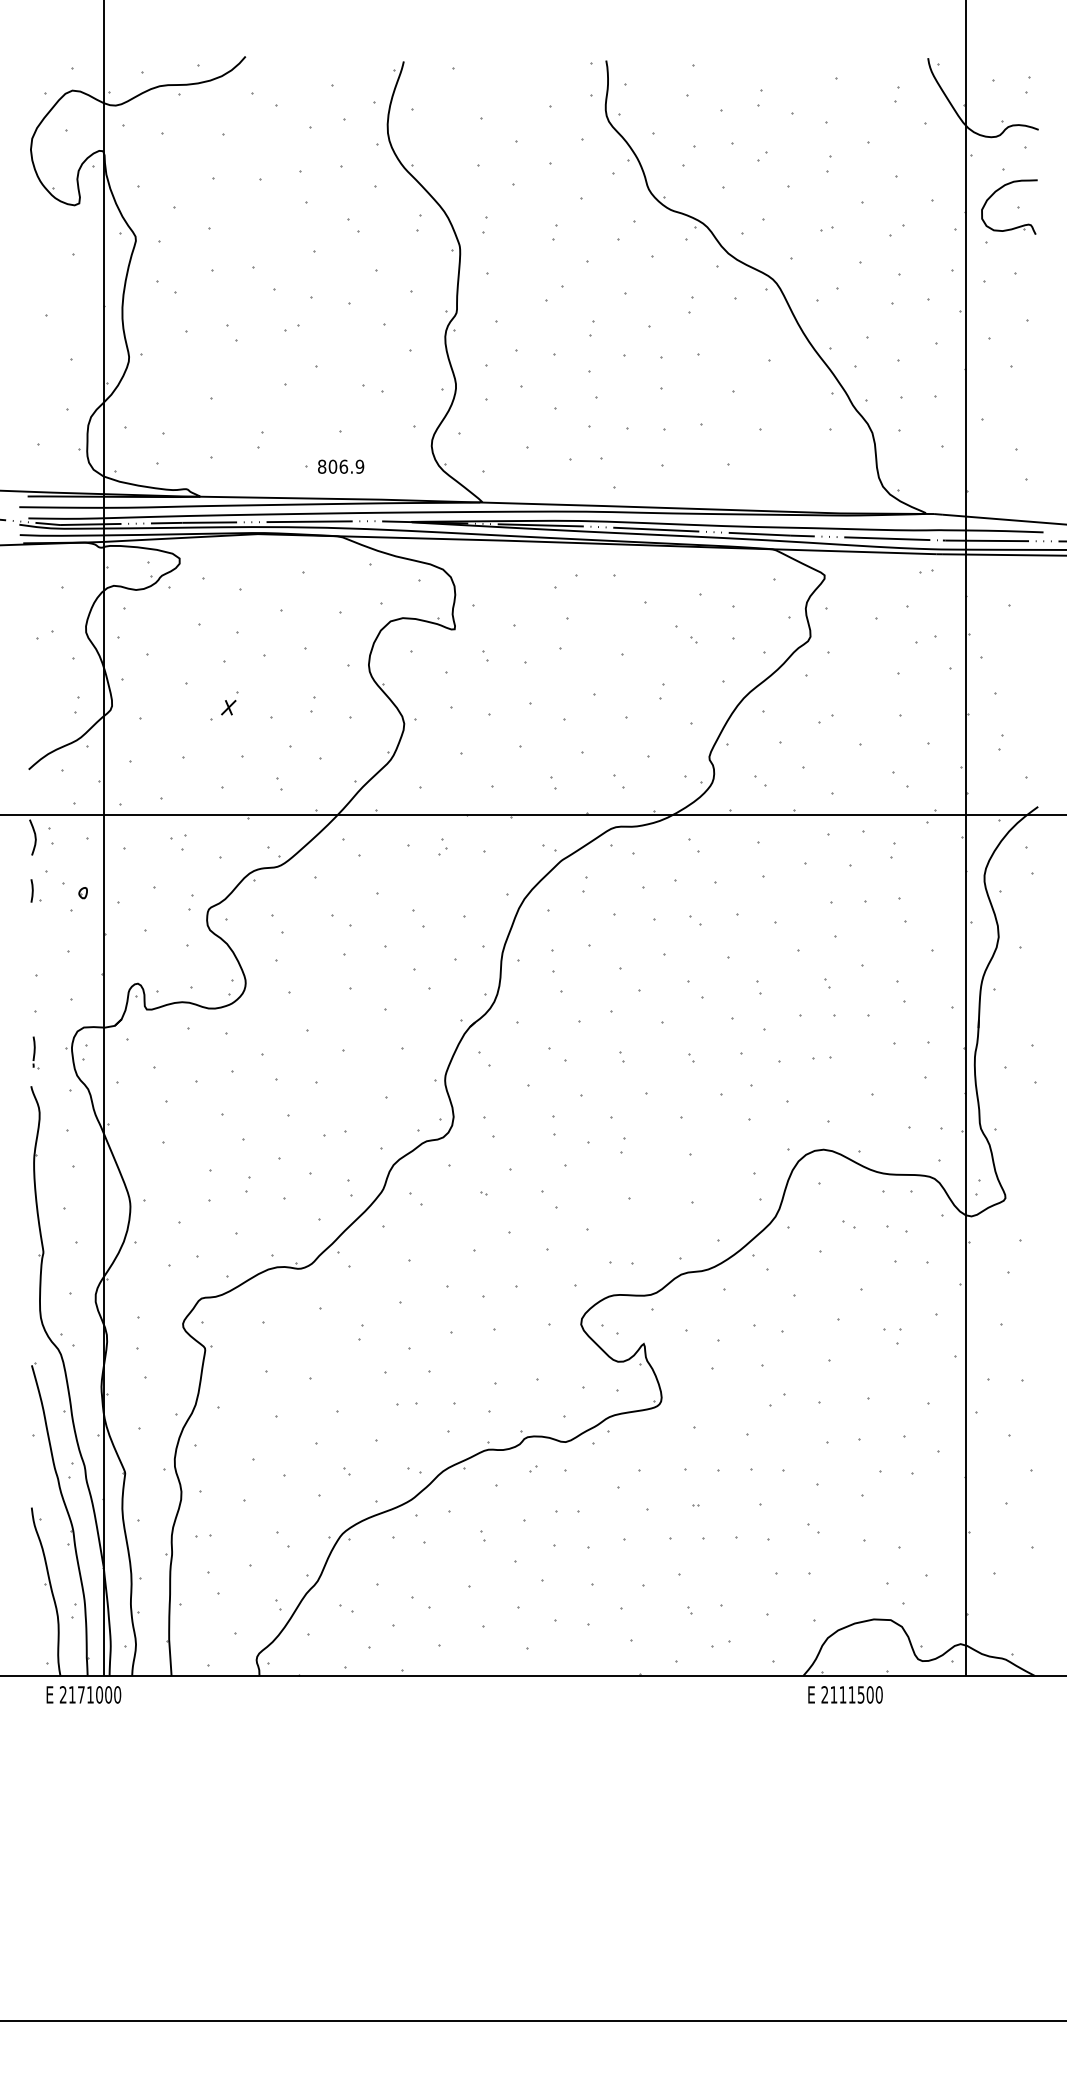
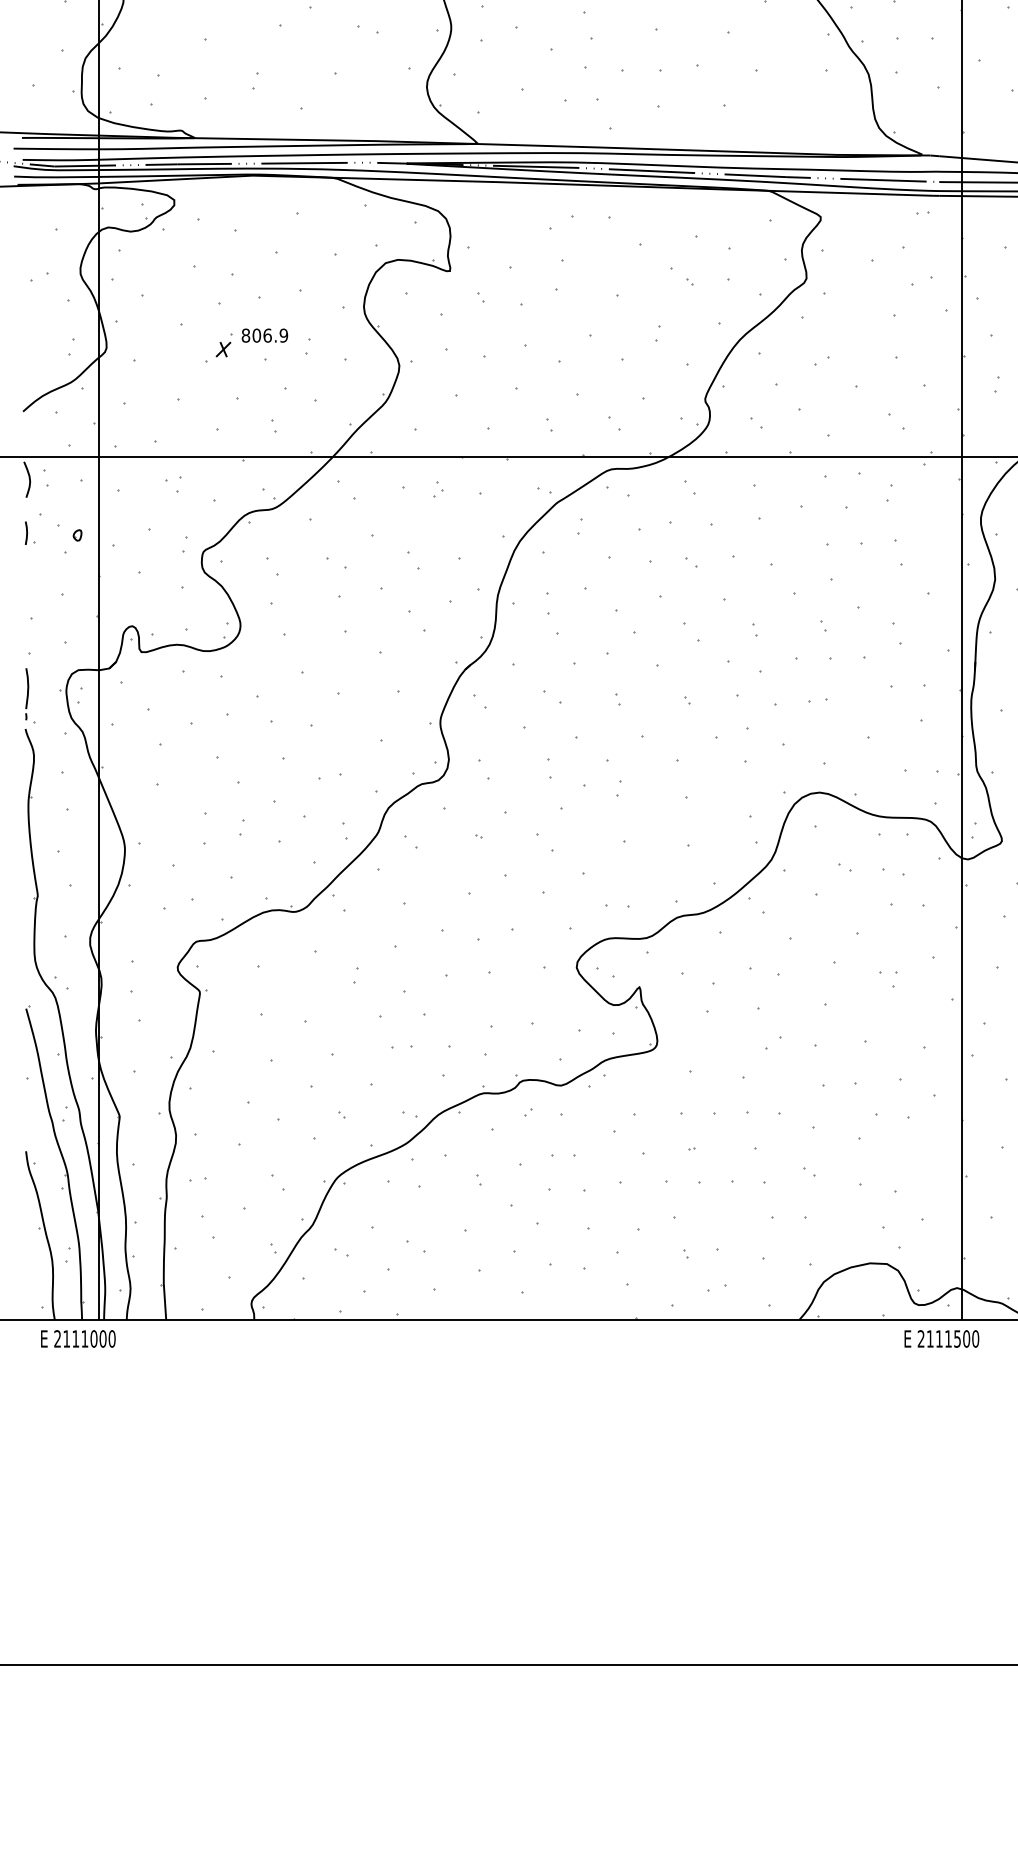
text: (341, 466) -> (265, 335), moved
part: (35, 1052) -> (29, 695), size x1.67
text: (81, 1694) -> (75, 1338), 2171000 -> 2111000
text: (845, 1694) -> (941, 1338), moved

